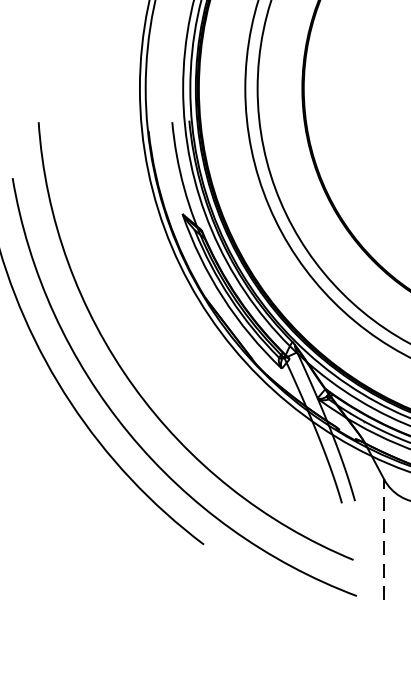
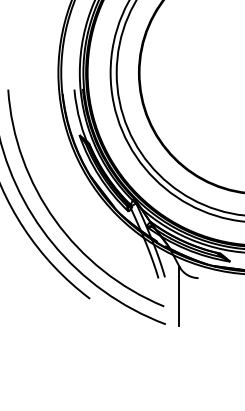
line: (384, 539) -> (179, 296), dashed -> solid

